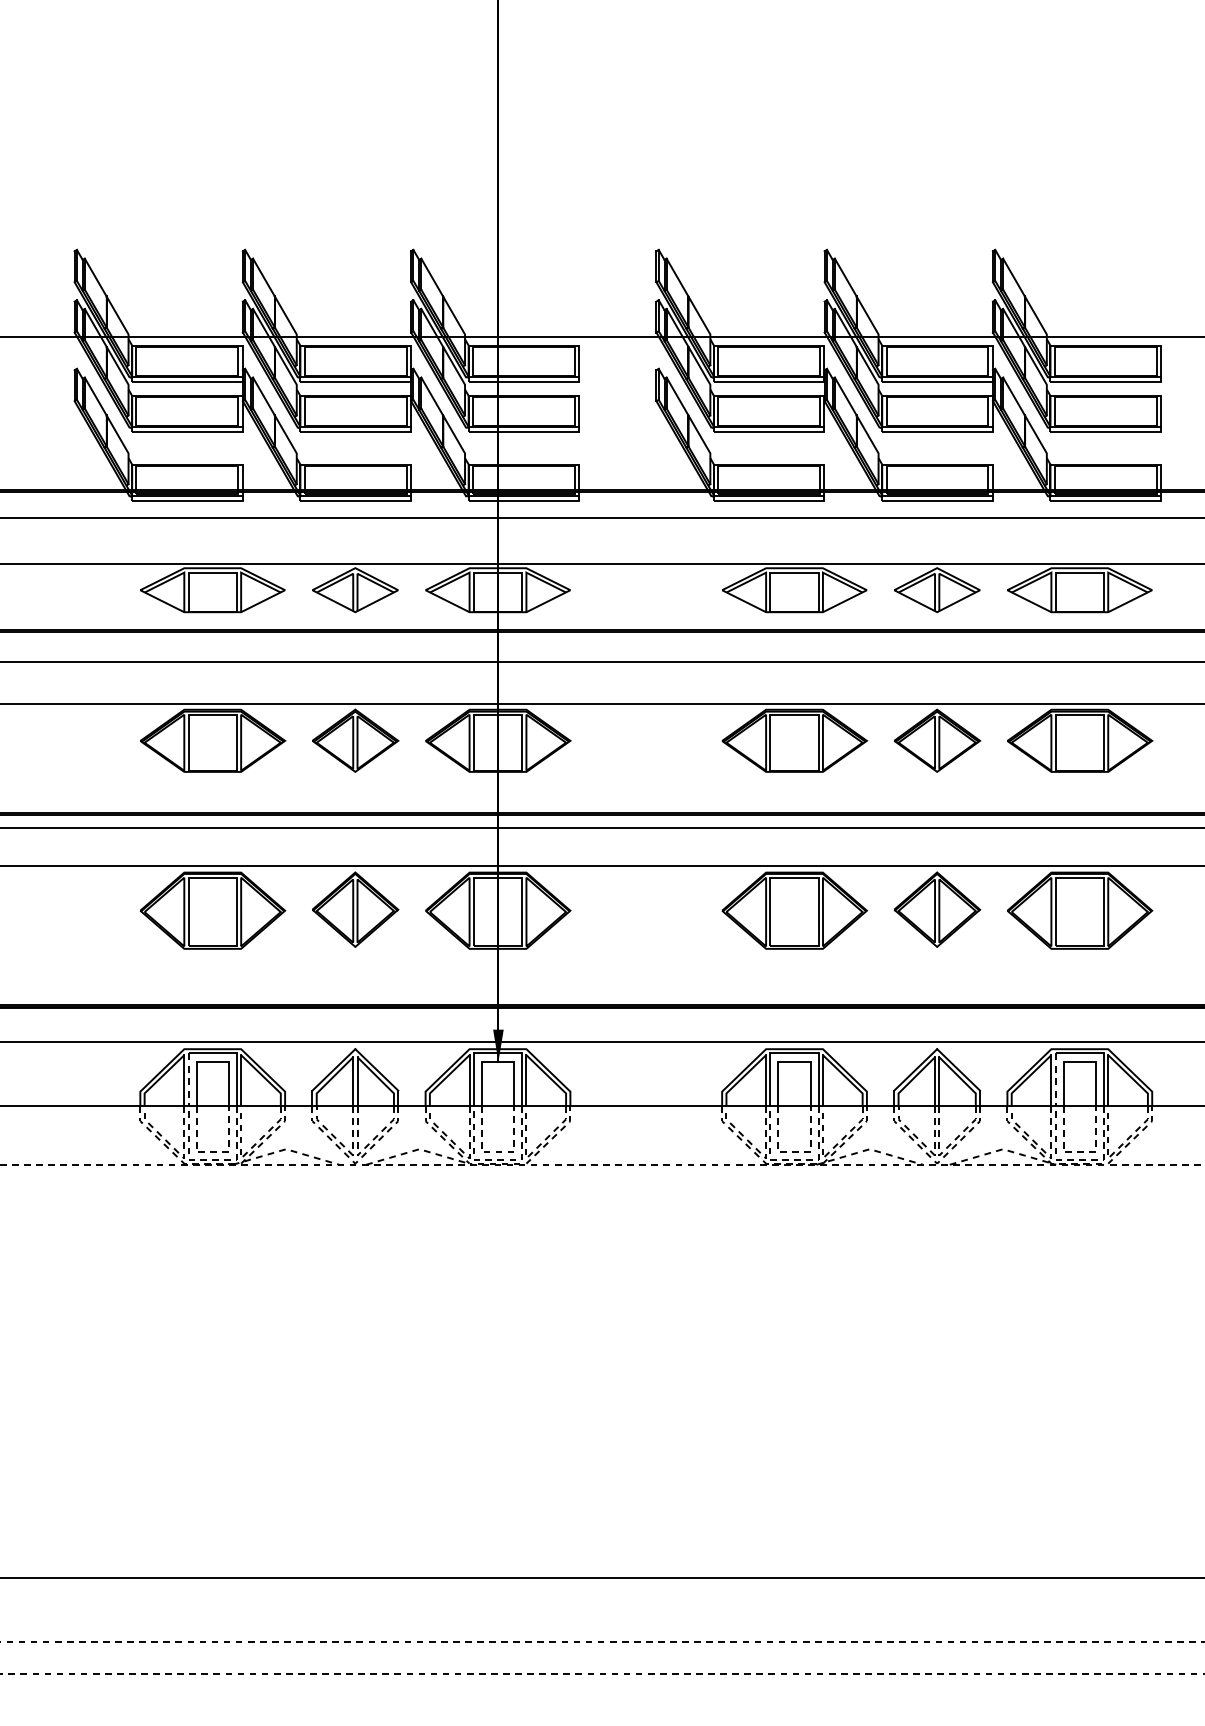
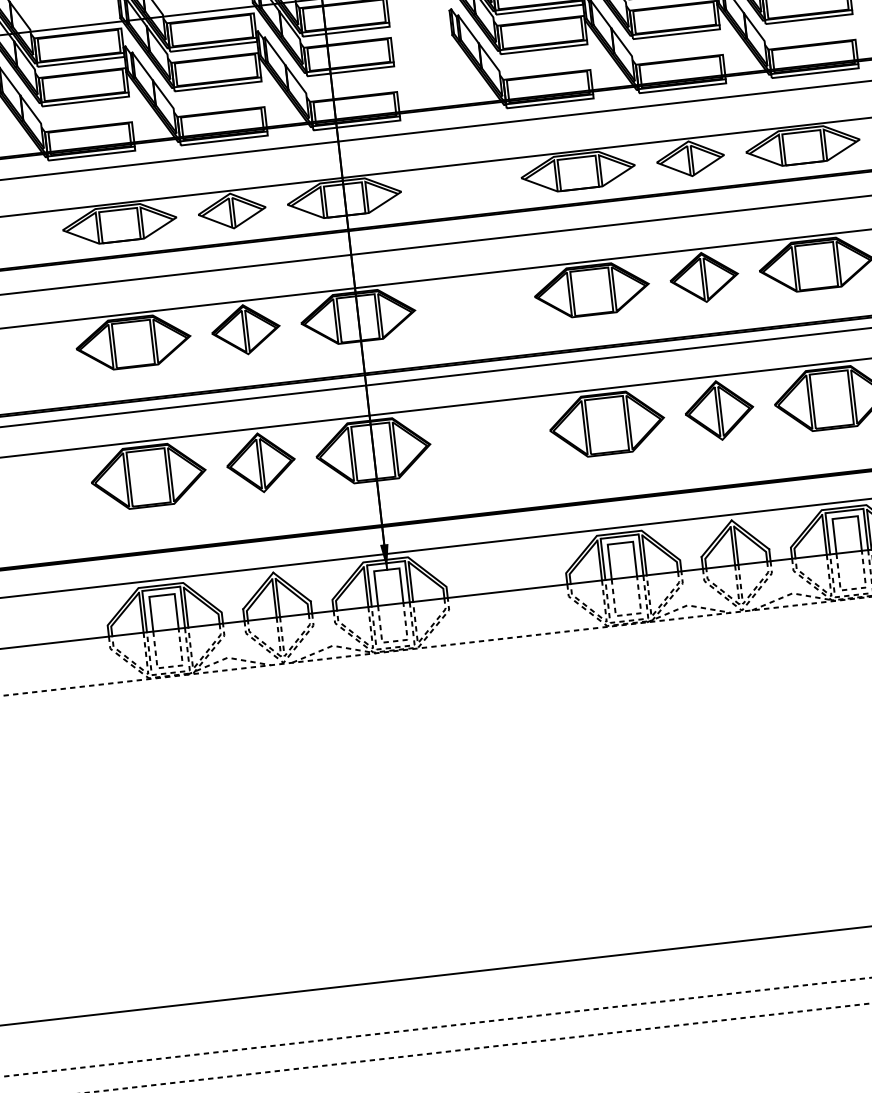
line: (188, 1080) -> (144, 612), dashed -> solid
line: (1055, 1080) -> (827, 534), dashed -> solid

